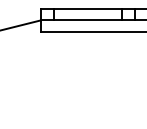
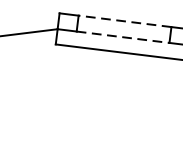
line: (88, 8) -> (125, 20), solid -> dashed
line: (88, 20) -> (123, 37), solid -> dashed

